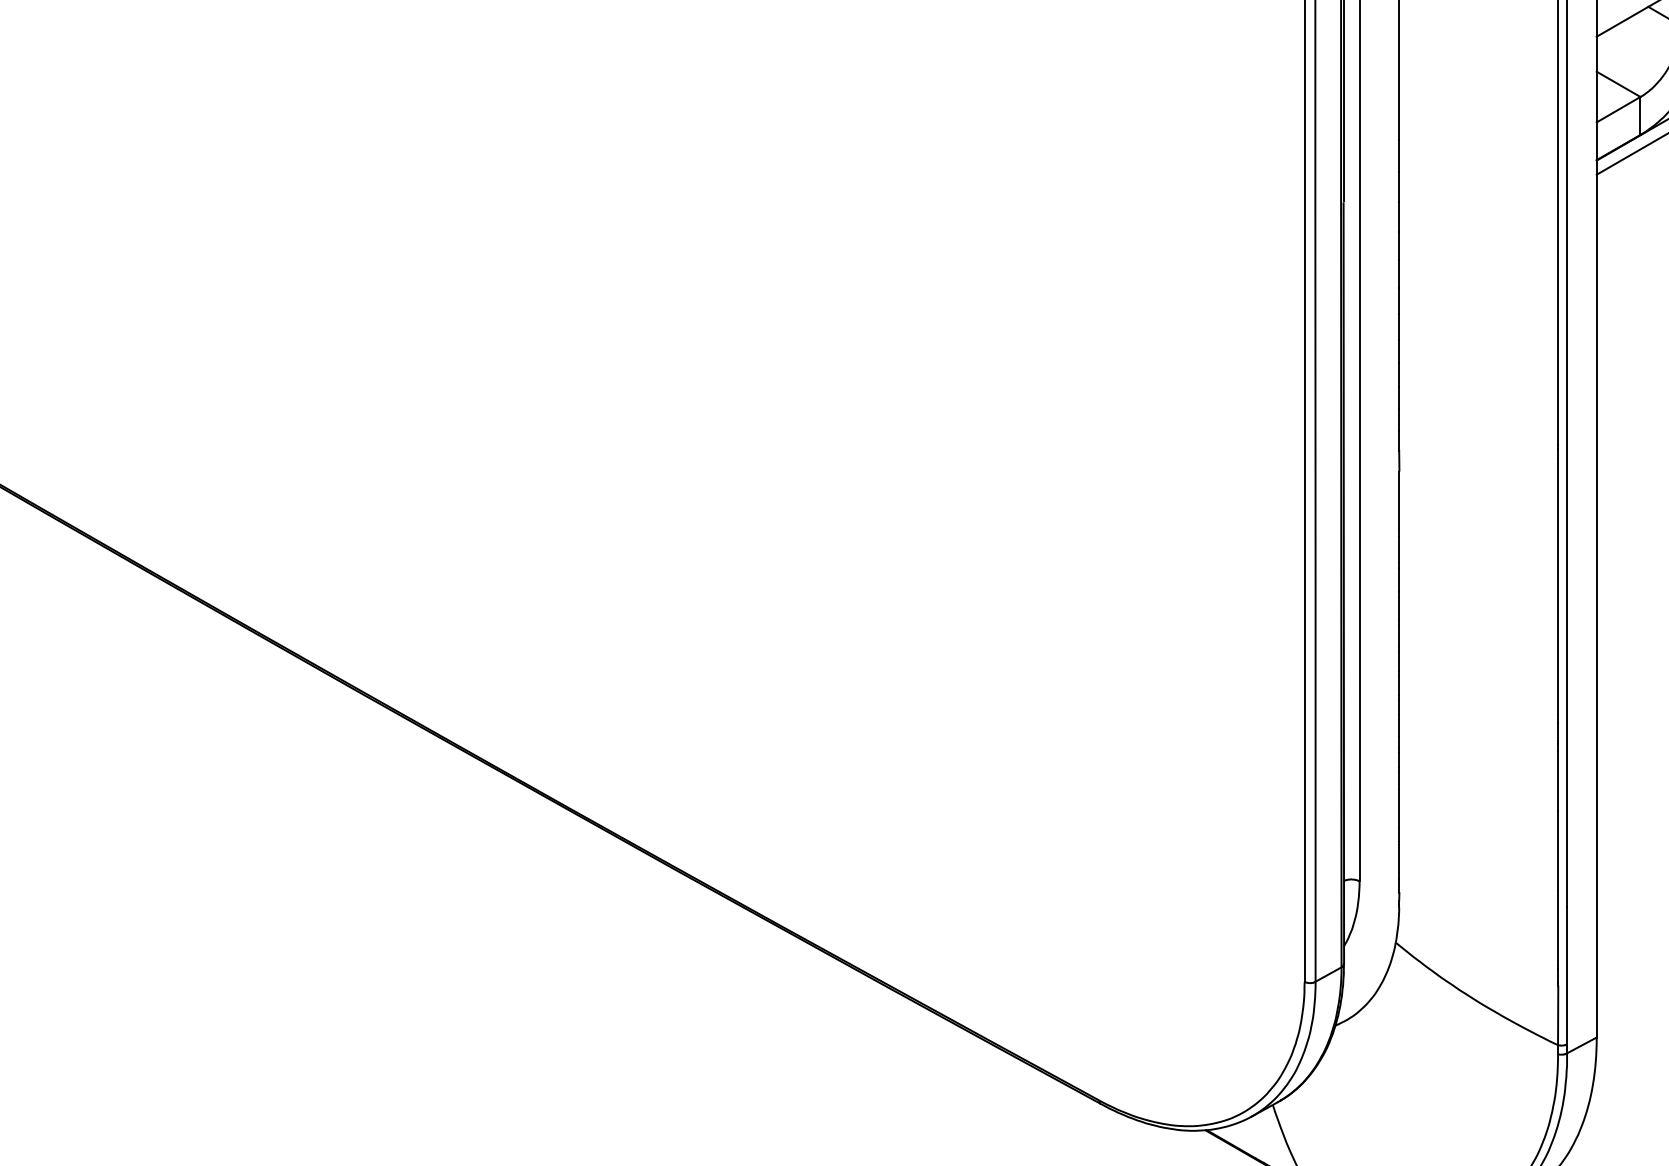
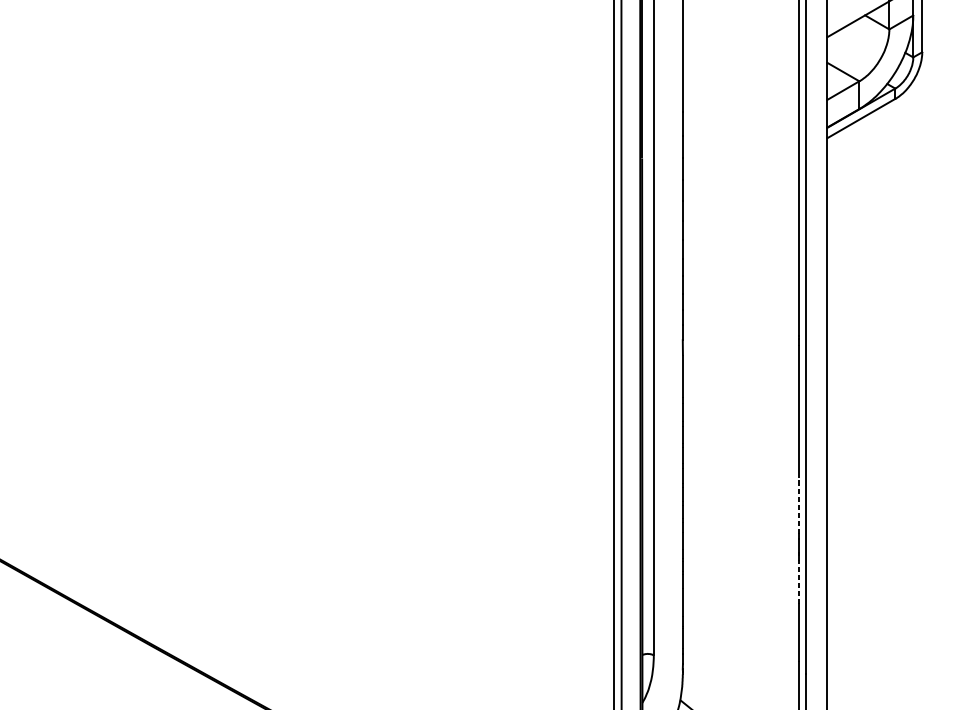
line: (1558, 672) -> (799, 502), solid -> dashed
line: (1558, 780) -> (799, 581), solid -> dashed

